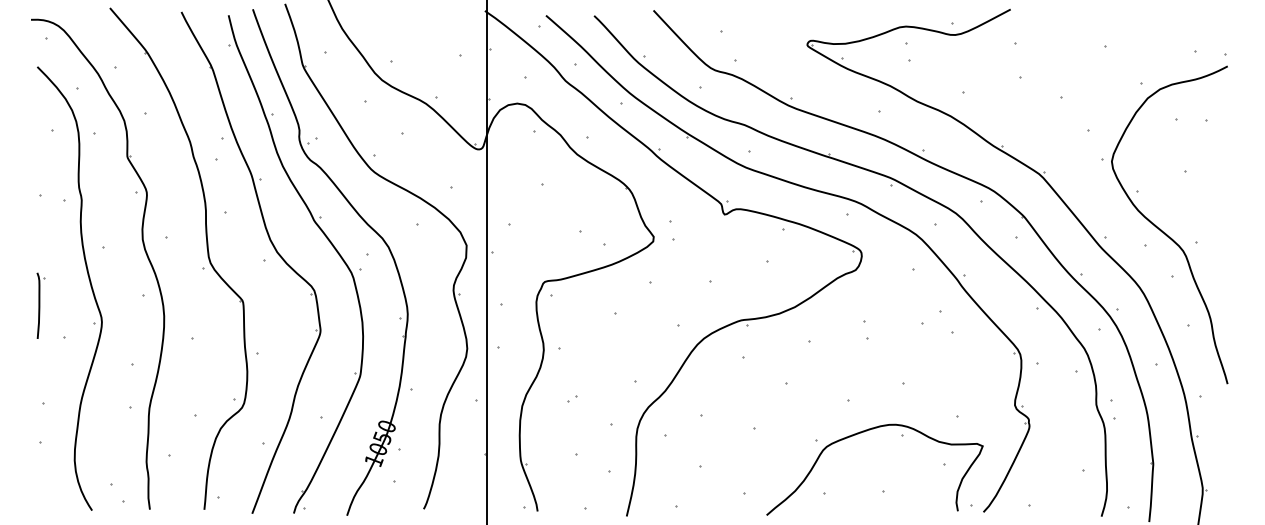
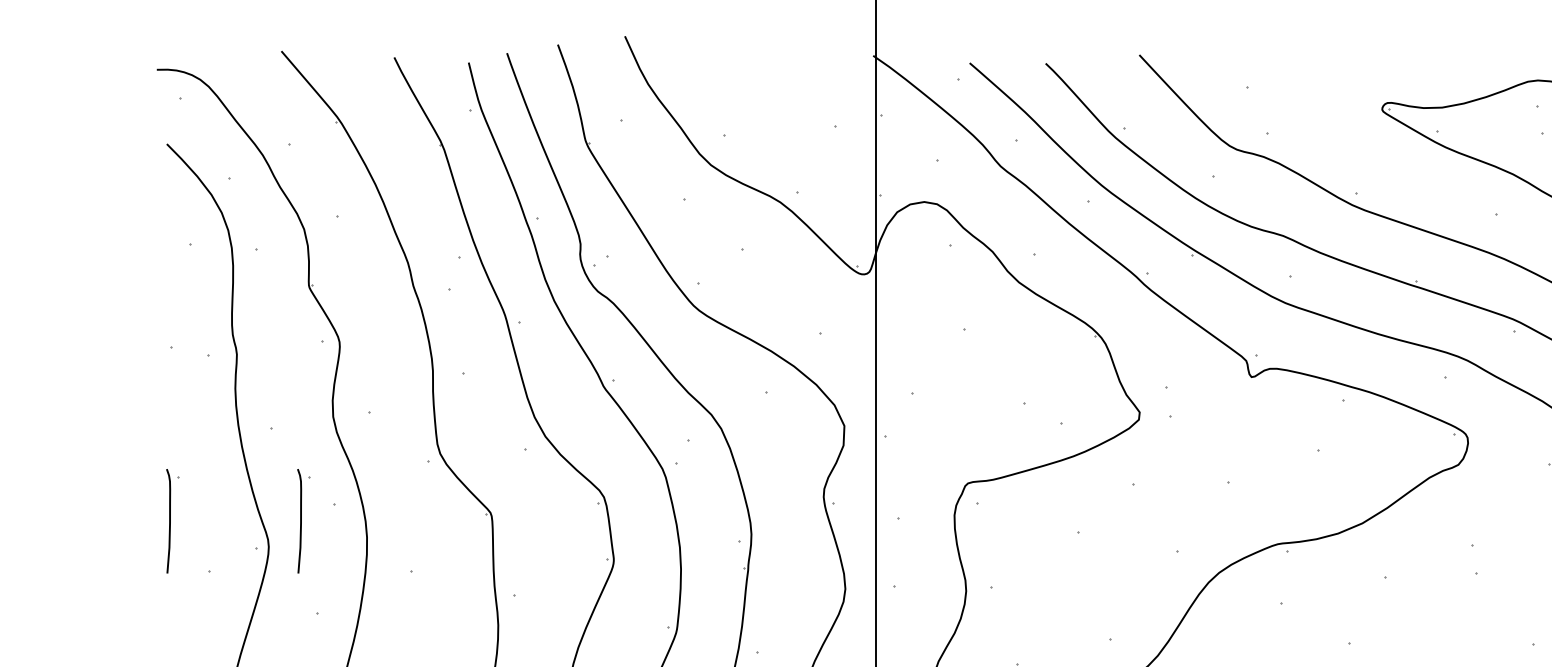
part: (123, 305) -> (302, 520), added

